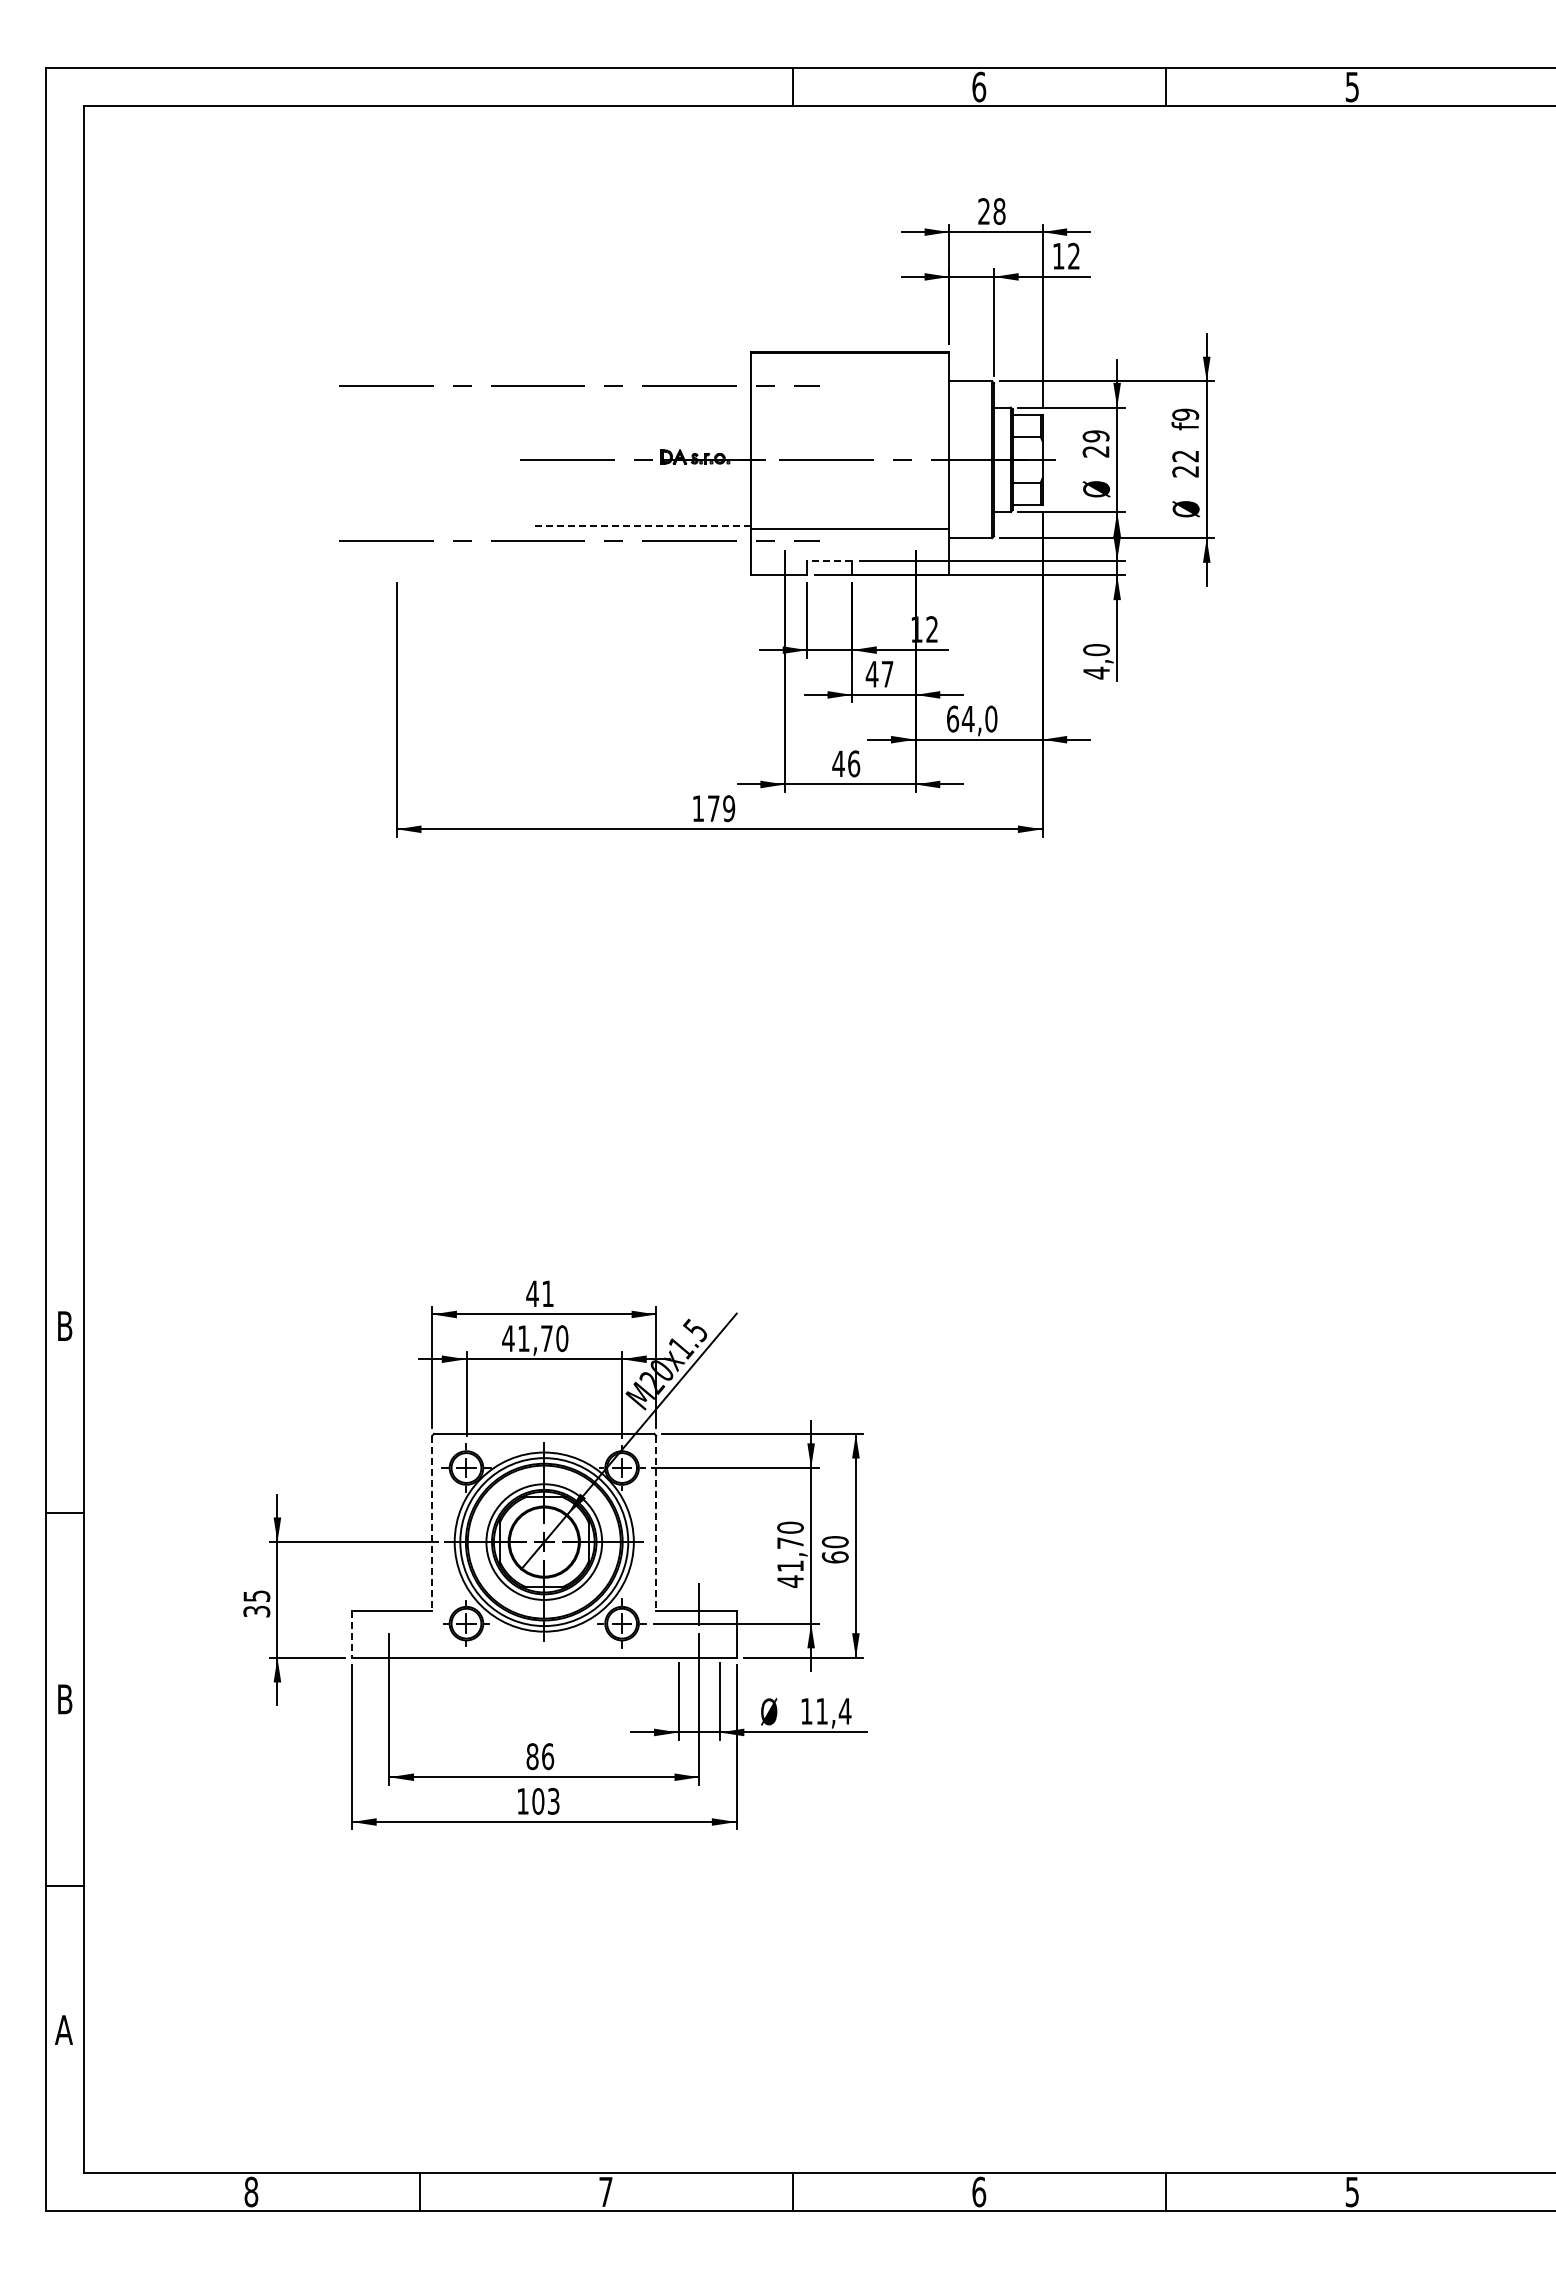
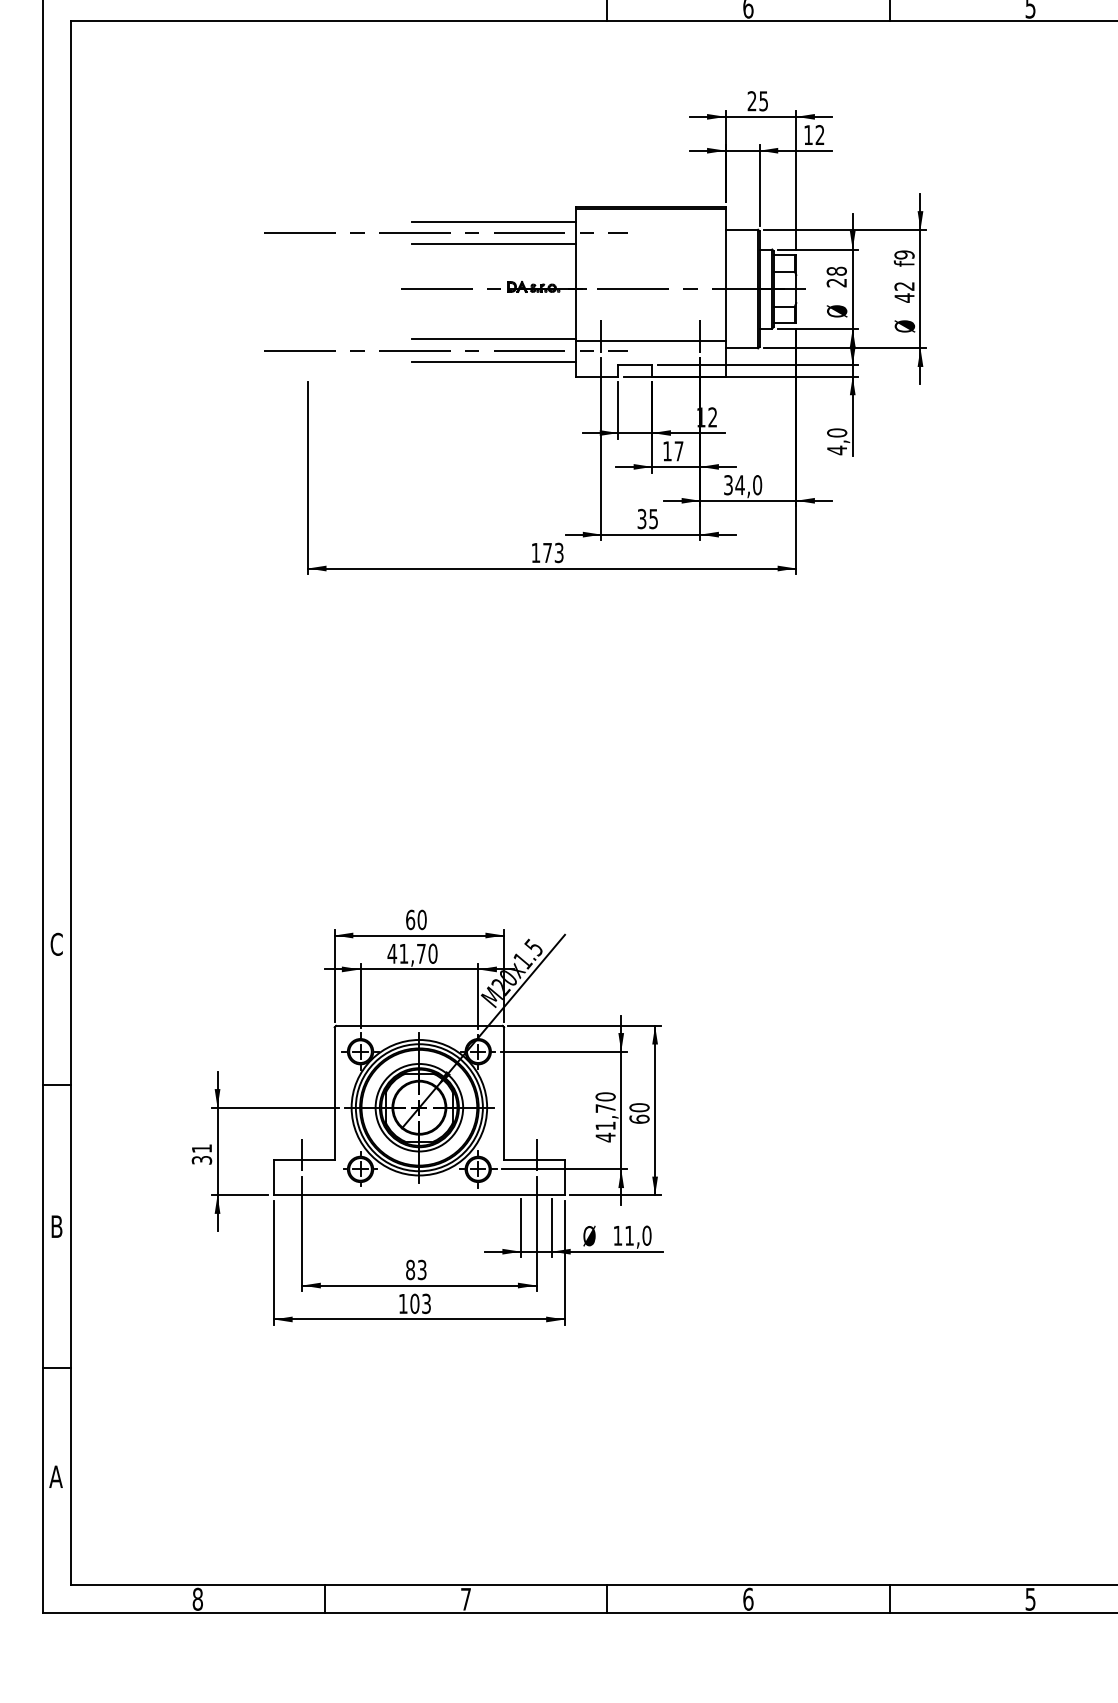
text: (999, 211) -> (763, 101), 28 -> 25
line: (642, 370) -> (493, 221), added
line: (642, 400) -> (493, 244), added
text: (1095, 436) -> (836, 271), 29 -> 28
text: (1185, 471) -> (904, 297), 22 -> 42
line: (785, 521) -> (601, 335), added
line: (915, 521) -> (700, 335), added
line: (642, 526) -> (493, 339), dashed -> solid
line: (642, 556) -> (493, 362), added
line: (829, 560) -> (635, 365), dashed -> solid
text: (871, 674) -> (666, 451), 47 -> 17
text: (953, 718) -> (728, 484), 64,0 -> 34,0
text: (846, 763) -> (647, 518), 46 -> 35
text: (729, 808) -> (559, 552), 179 -> 173
text: (540, 1293) -> (416, 919), 41 -> 60
text: (64, 1325) -> (56, 943), B -> C
line: (432, 1523) -> (334, 1093), dashed -> solid
line: (656, 1523) -> (504, 1093), dashed -> solid
text: (256, 1595) -> (201, 1148), 35 -> 31
line: (389, 1604) -> (302, 1154), added
line: (352, 1634) -> (274, 1177), dashed -> solid
text: (844, 1711) -> (646, 1235), 11,4 -> 11,0
text: (548, 1756) -> (422, 1269), 86 -> 83

